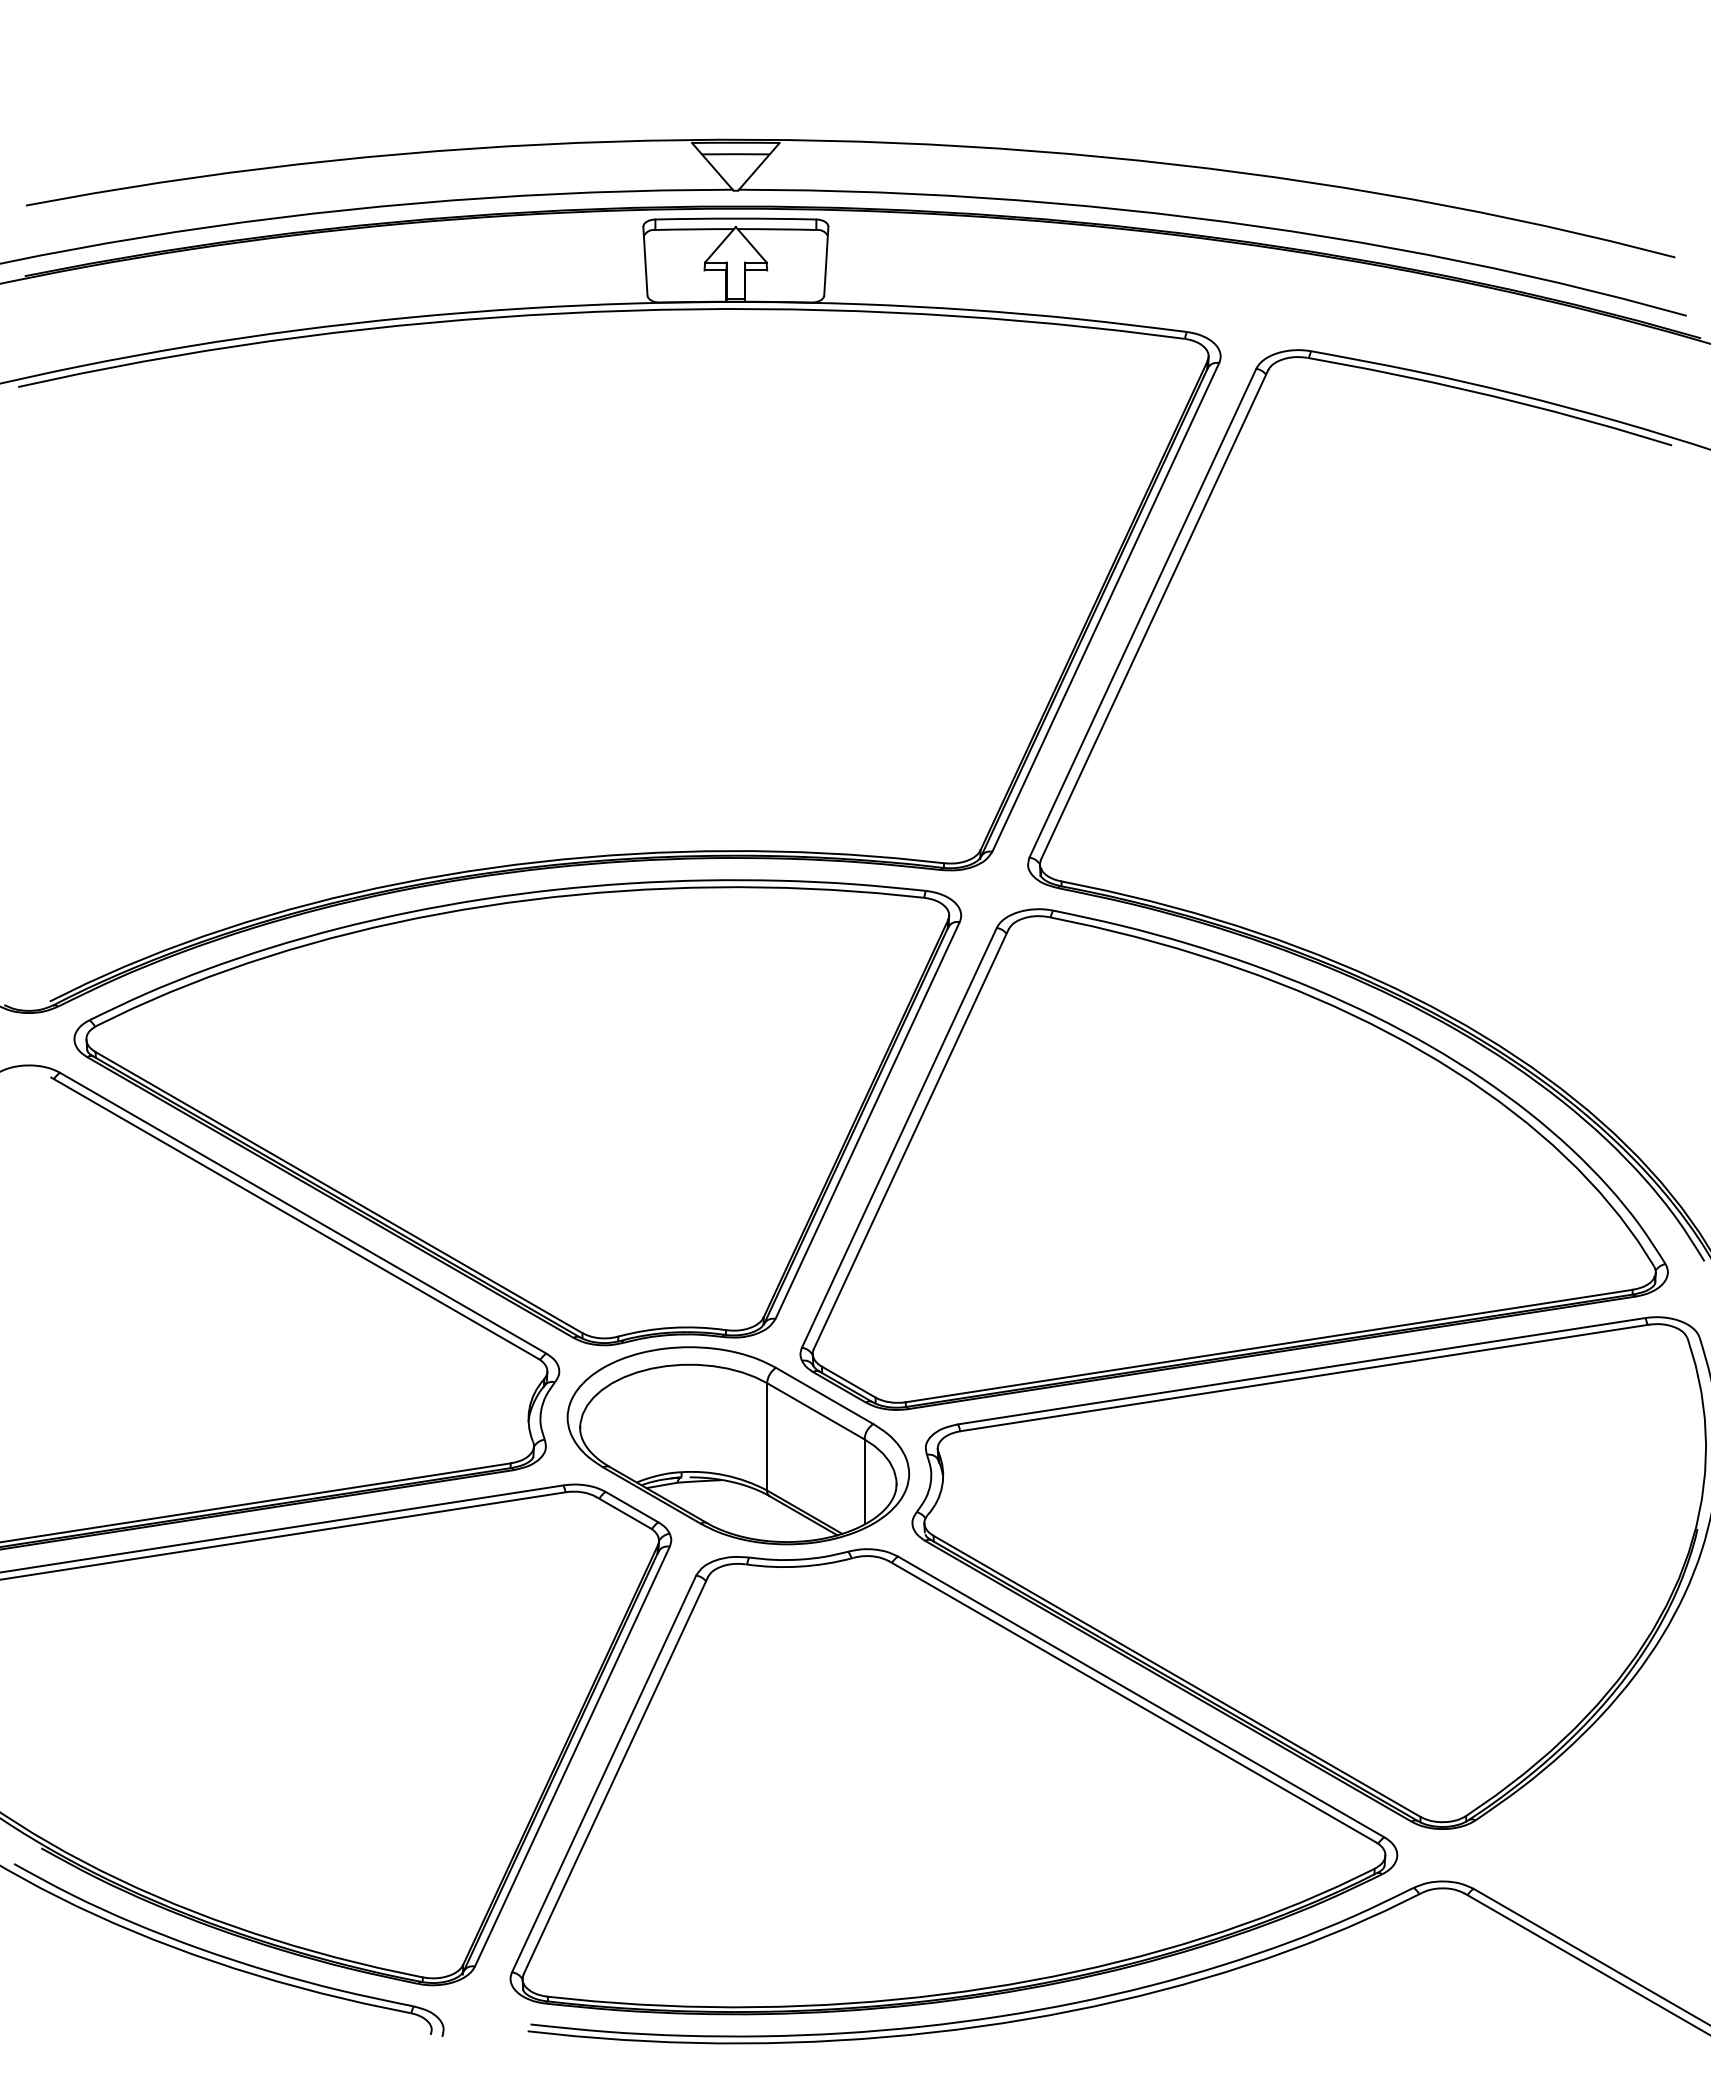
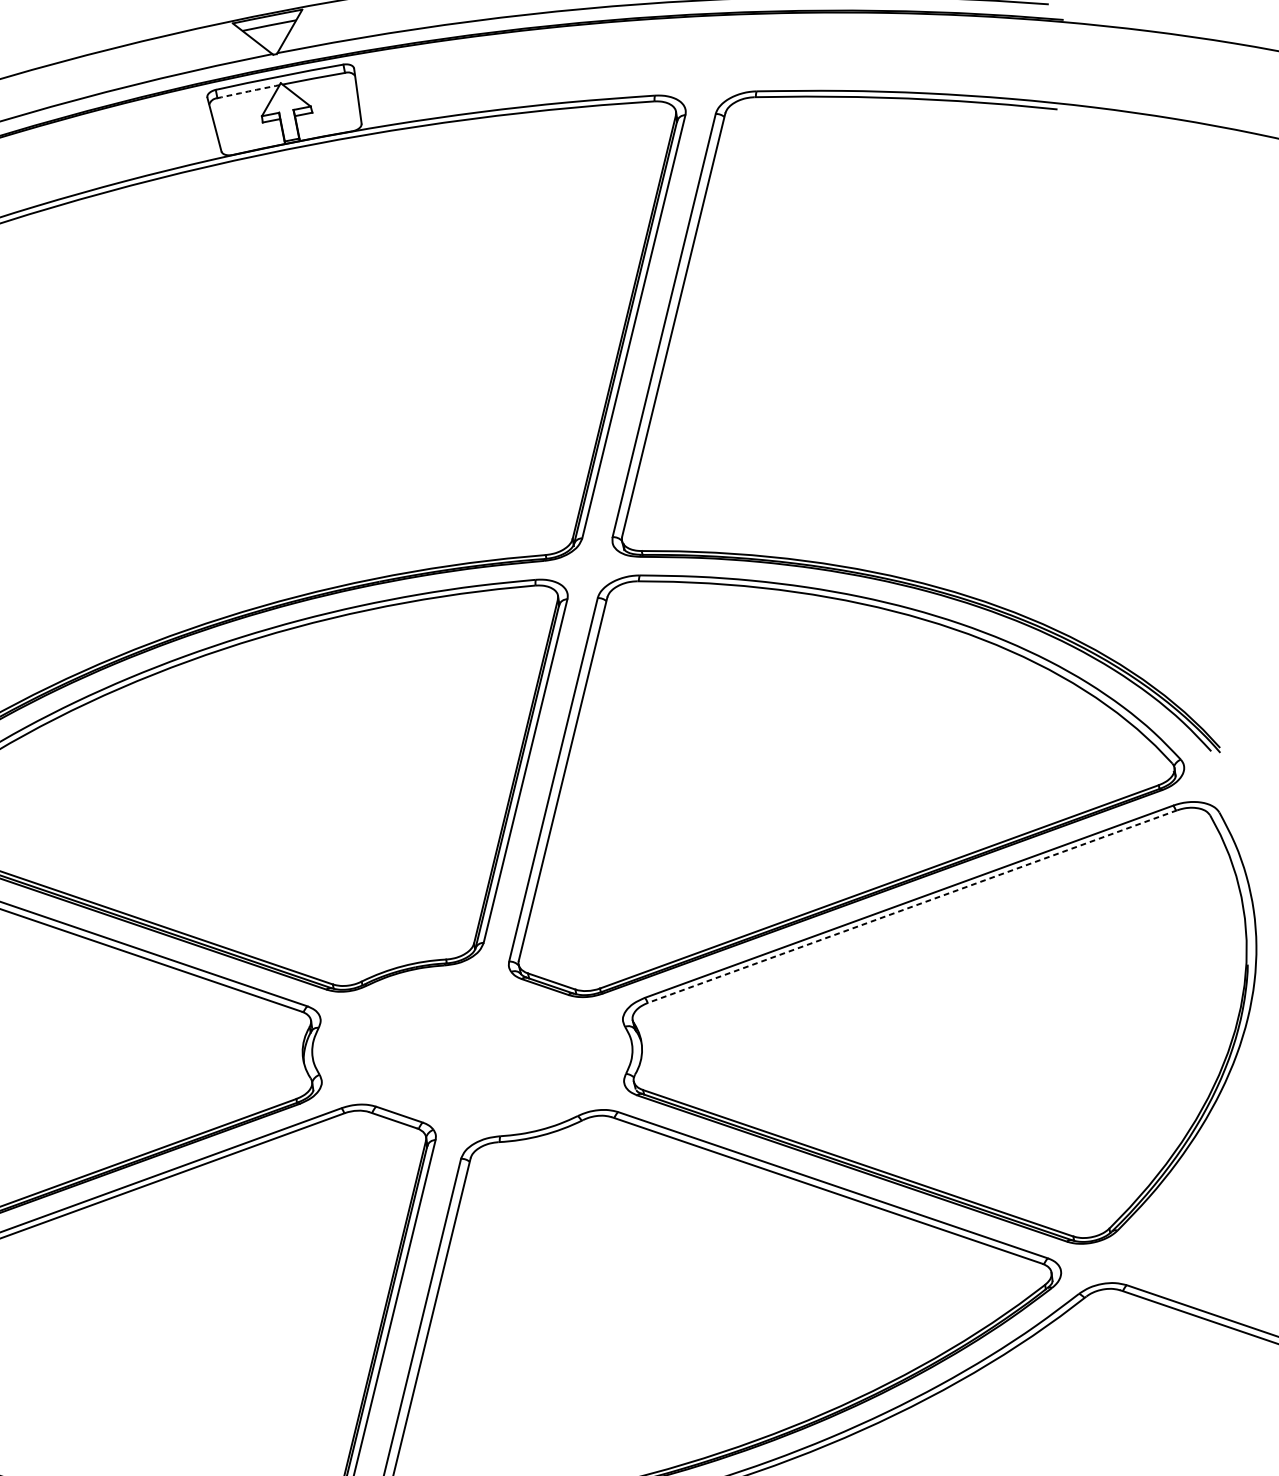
arc: (694, 229) -> (248, 91), solid -> dashed
line: (1304, 1378) -> (912, 907), solid -> dashed
part: (737, 1445) -> (473, 1049), removed

